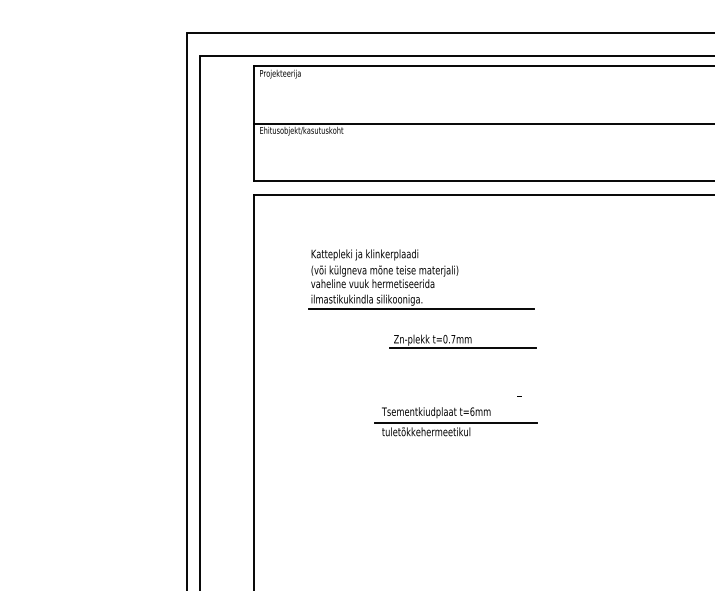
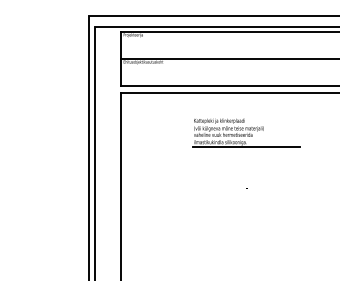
part: (421, 278) -> (246, 132), moved
part: (463, 341) -> (220, 162), removed
part: (455, 421) -> (216, 200), removed

